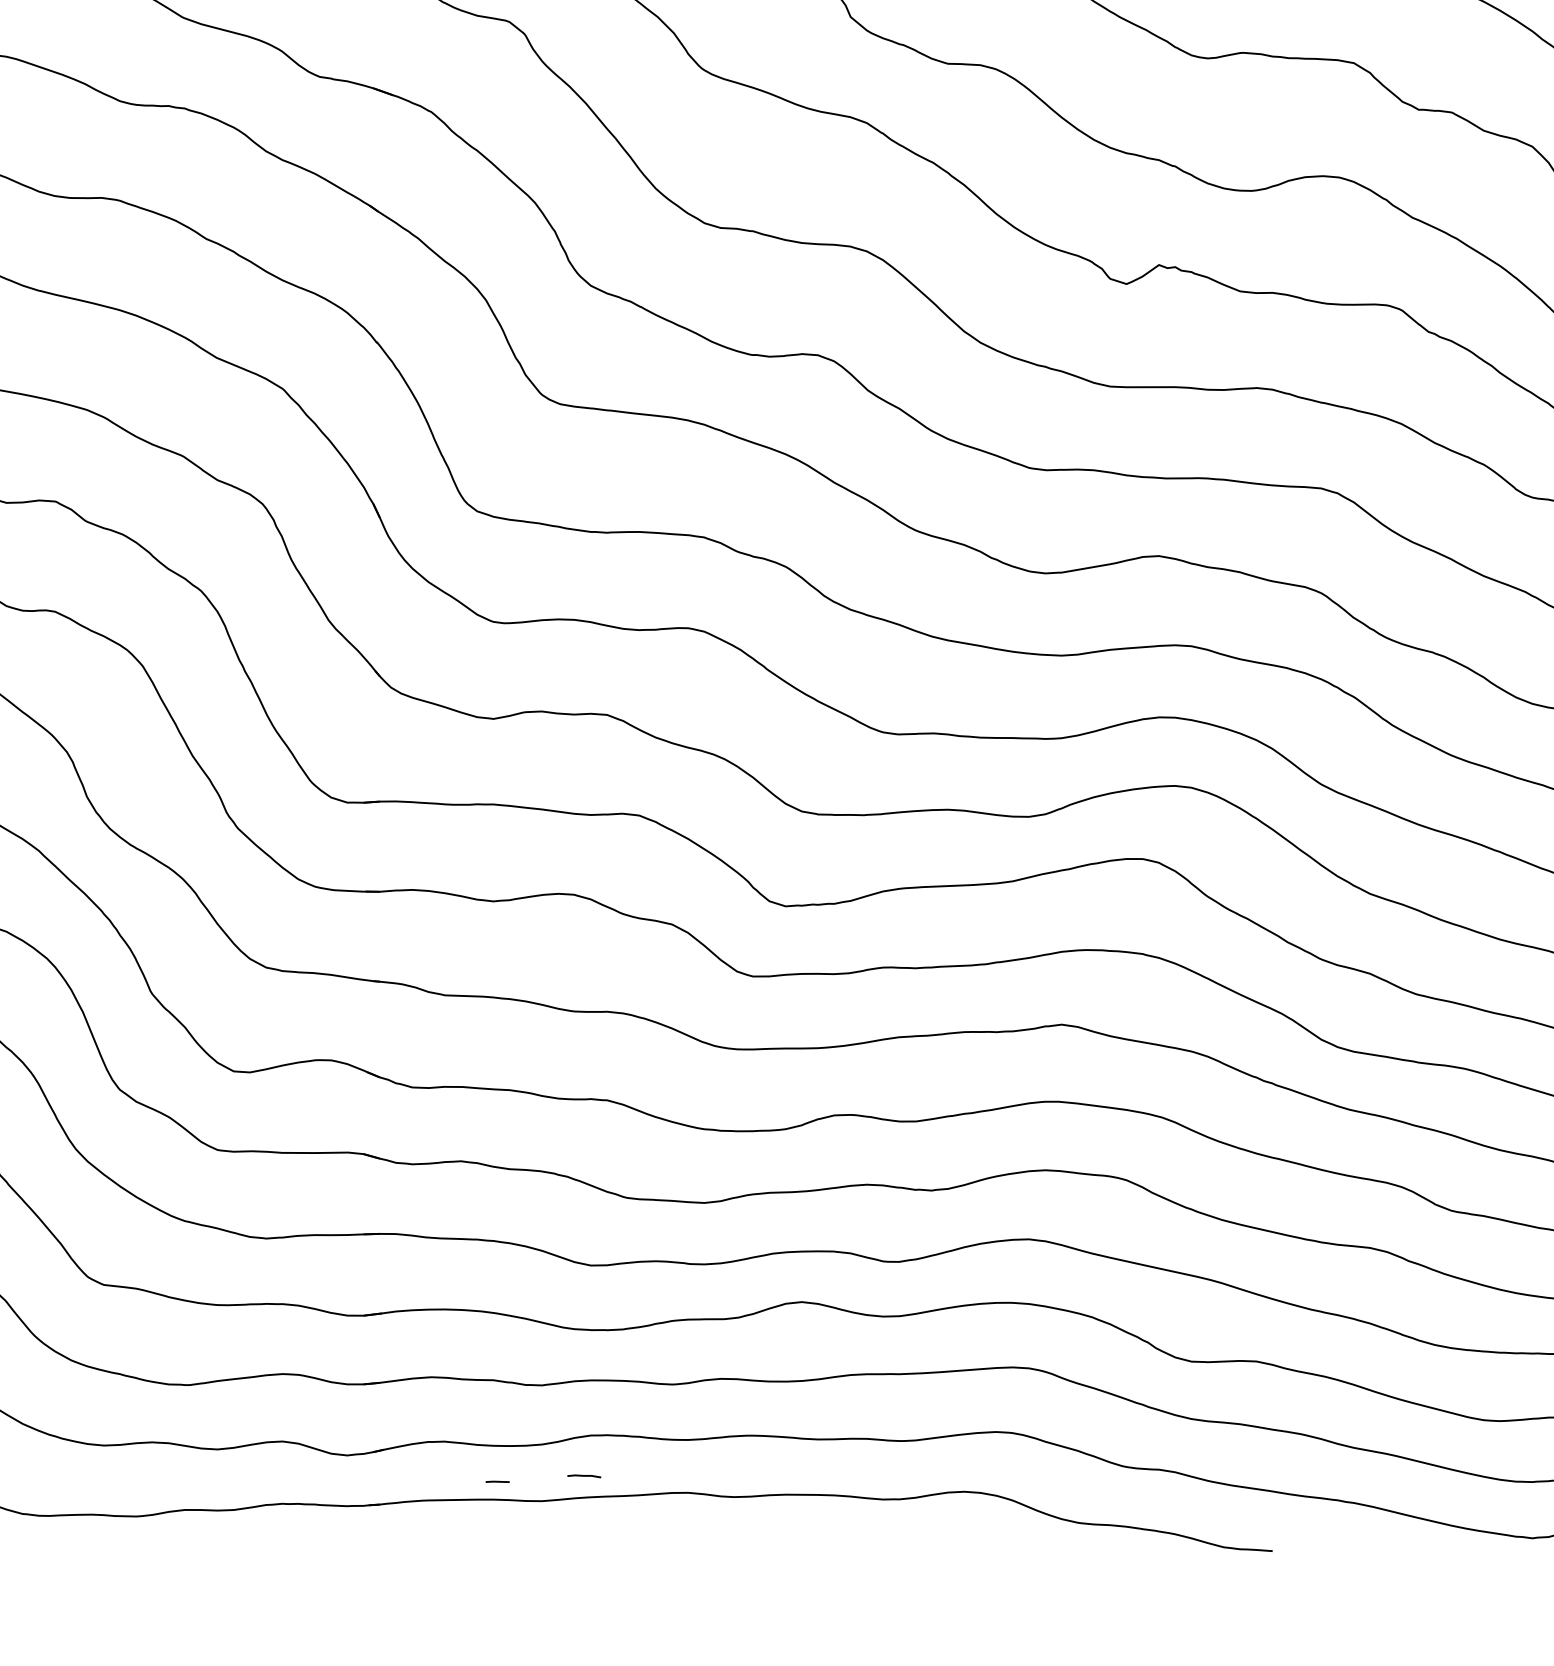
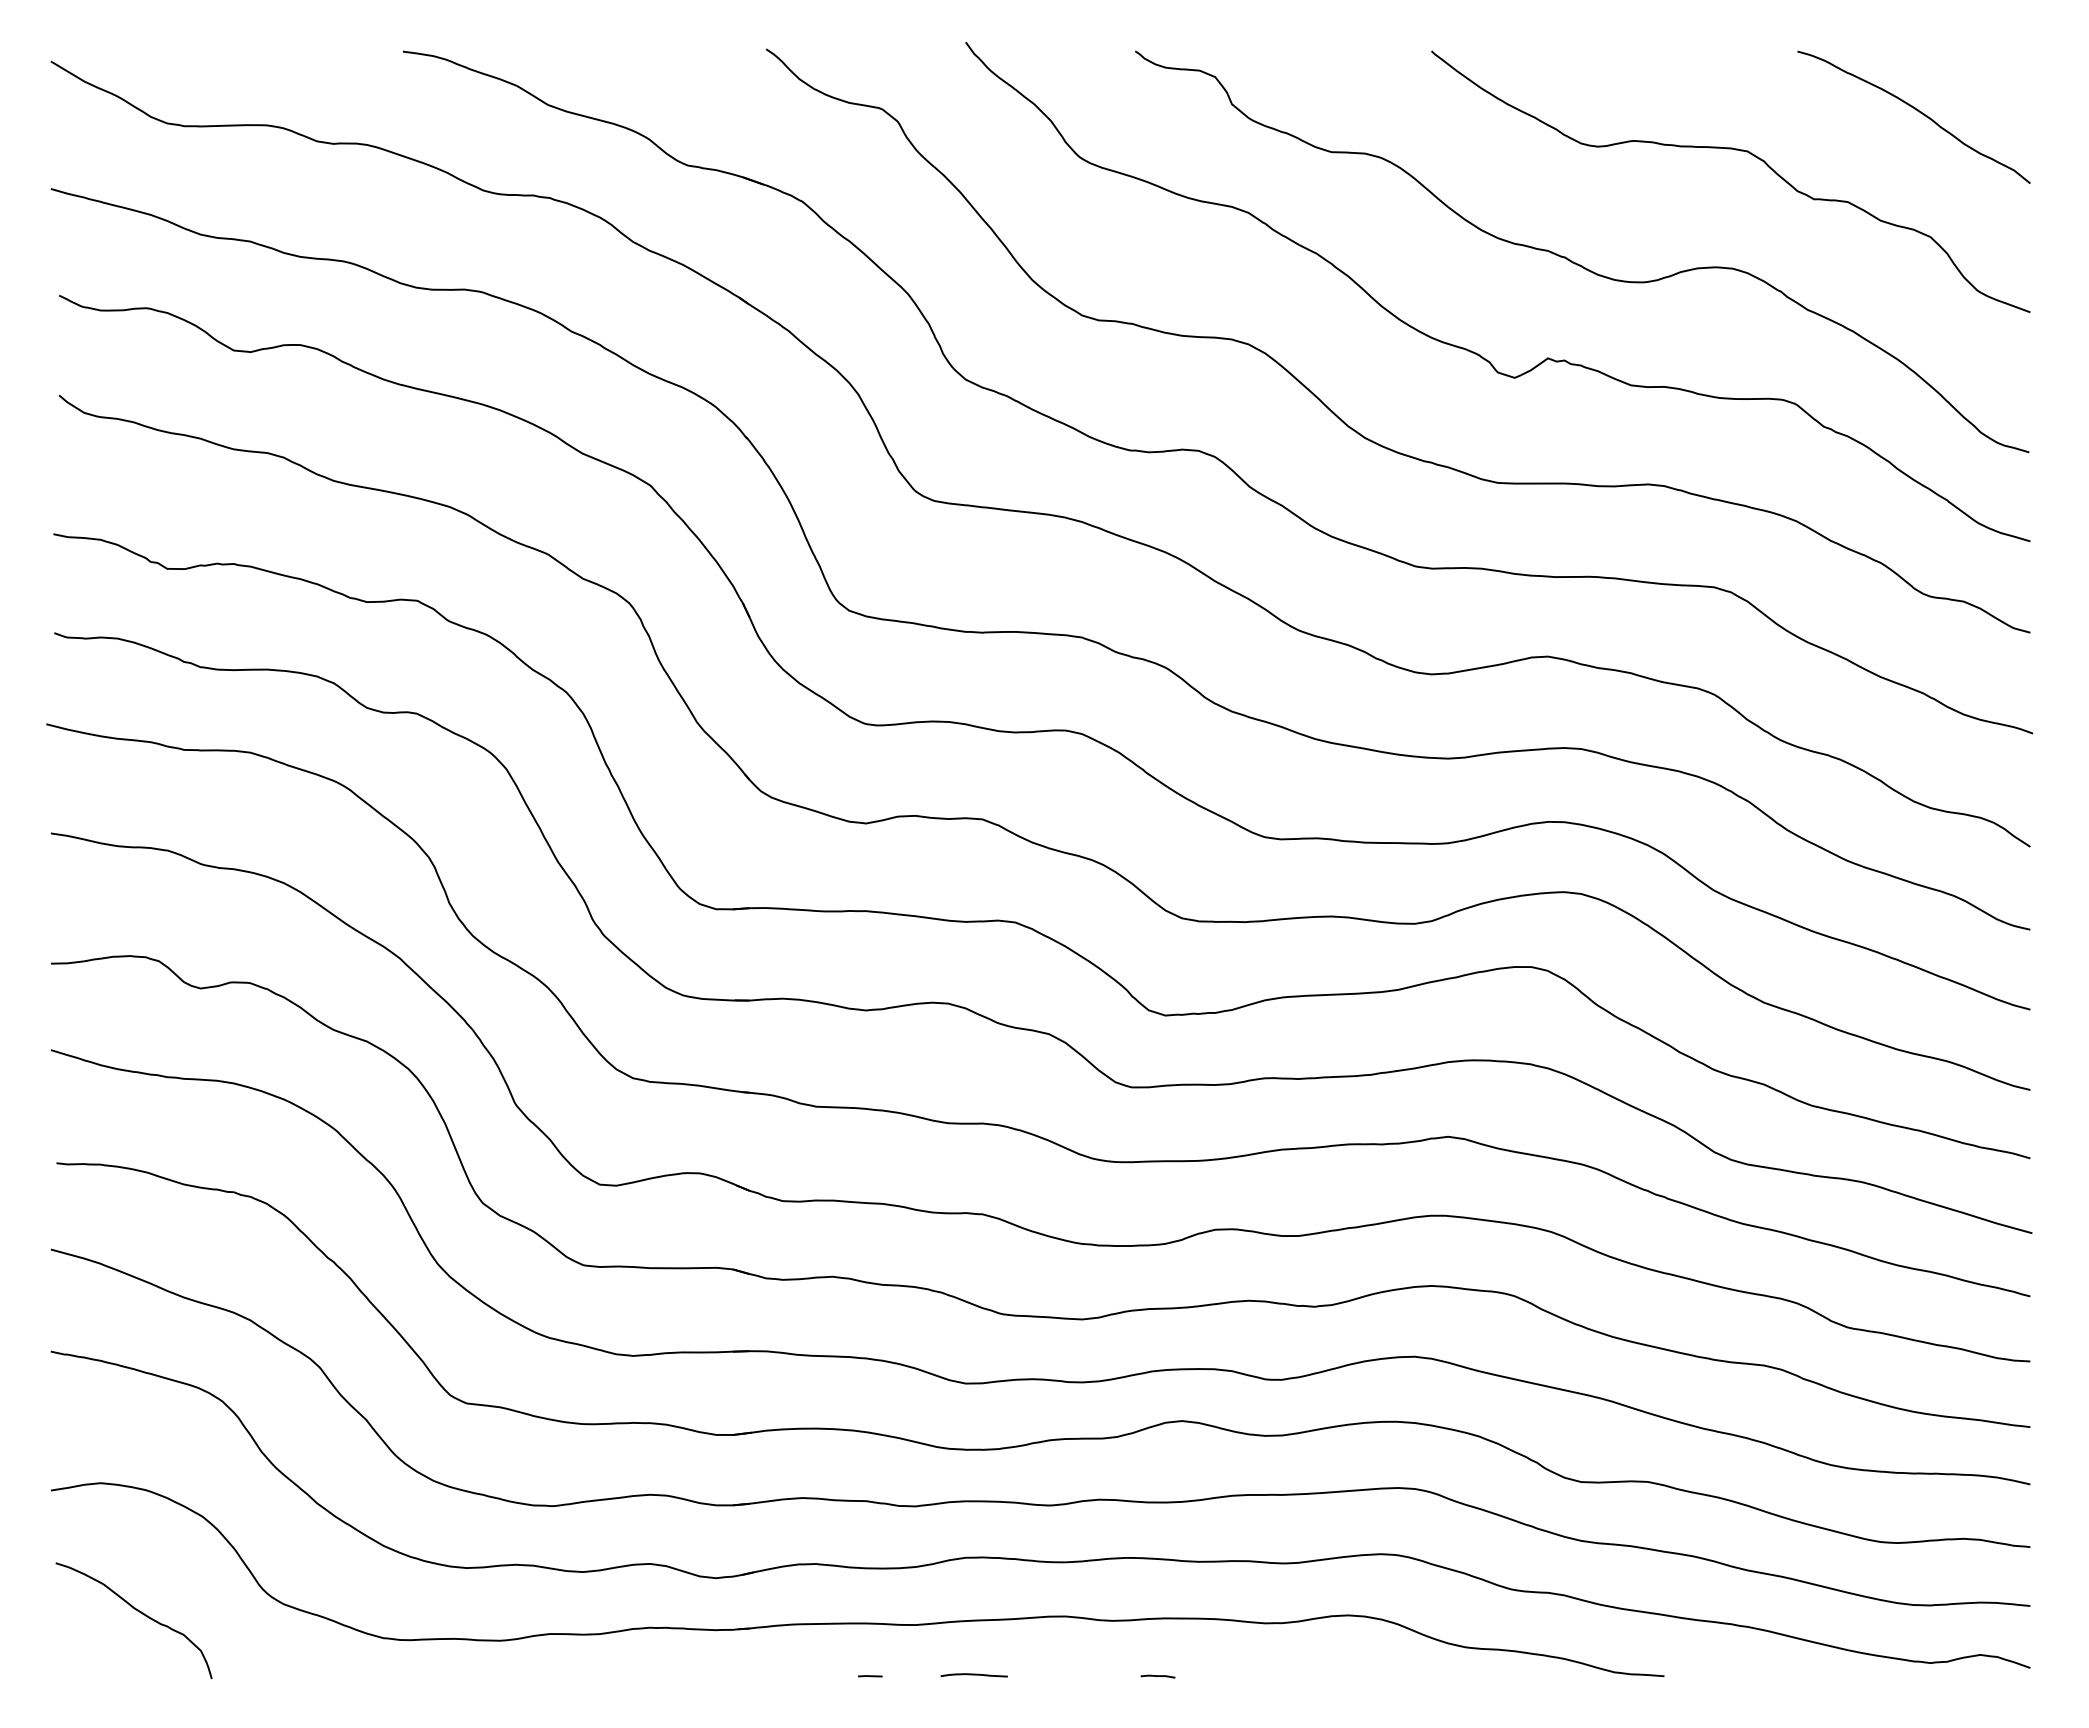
line: (583, 1476) -> (1157, 1676), moved
line: (497, 1482) -> (870, 1676), moved
curve: (598, 1550) -> (973, 1675), added

